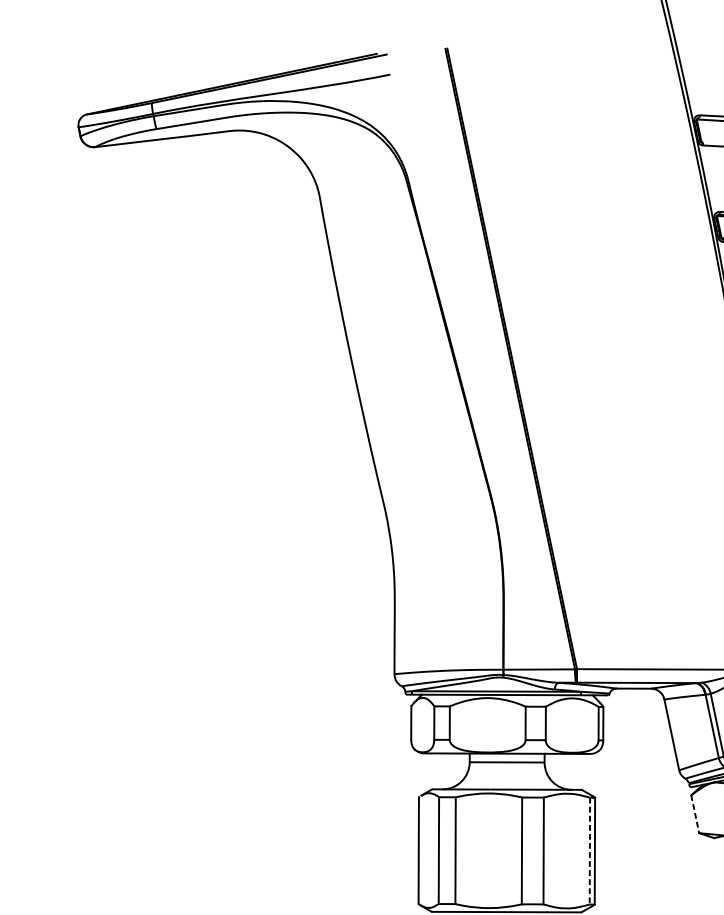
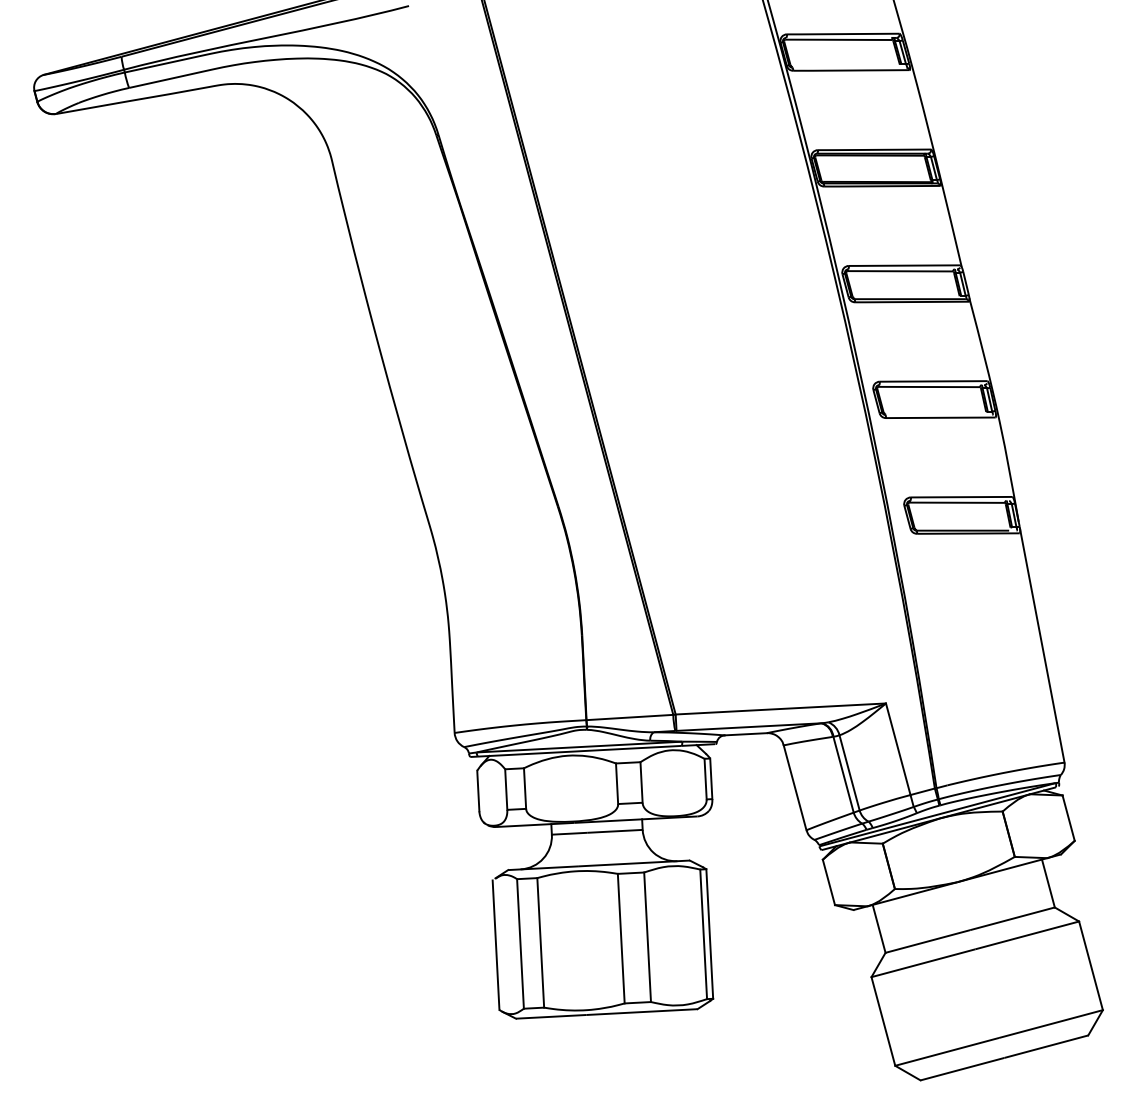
line: (695, 814) -> (829, 882), dashed -> solid
line: (589, 851) -> (703, 934), dashed -> solid

